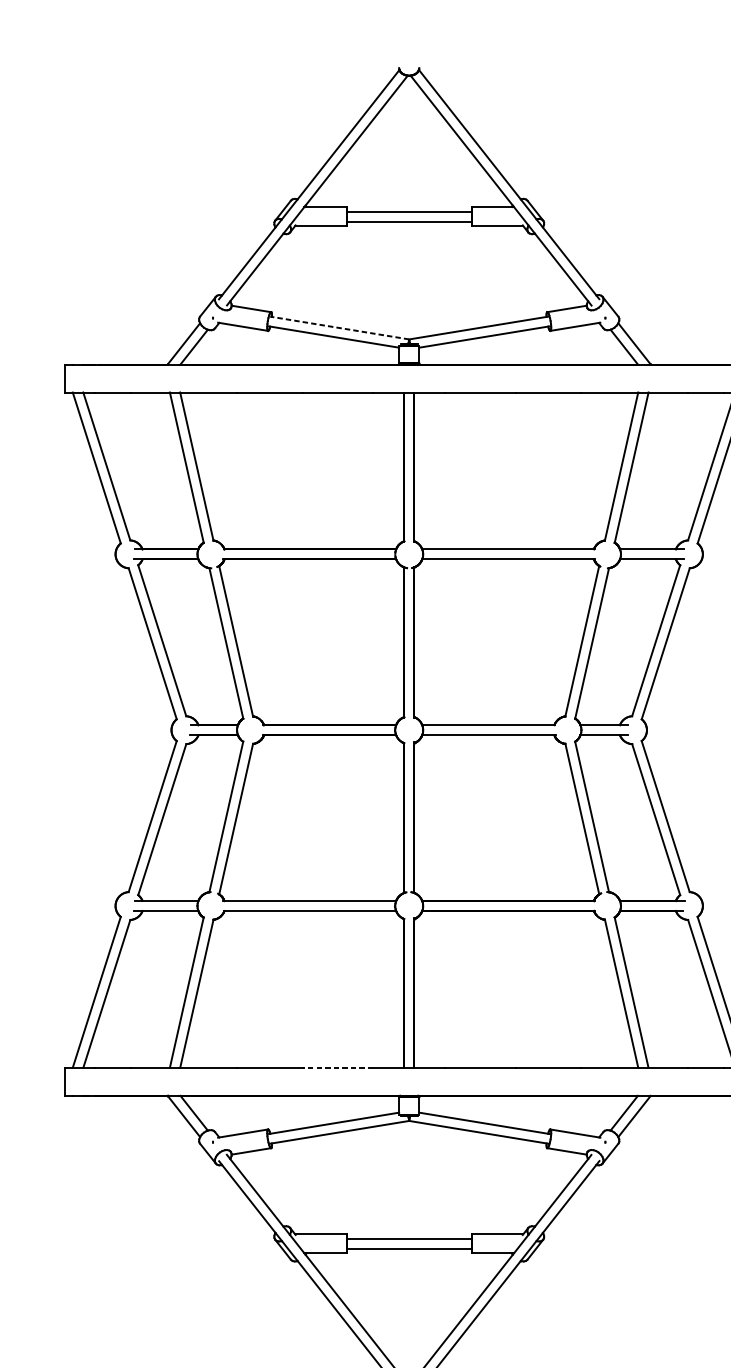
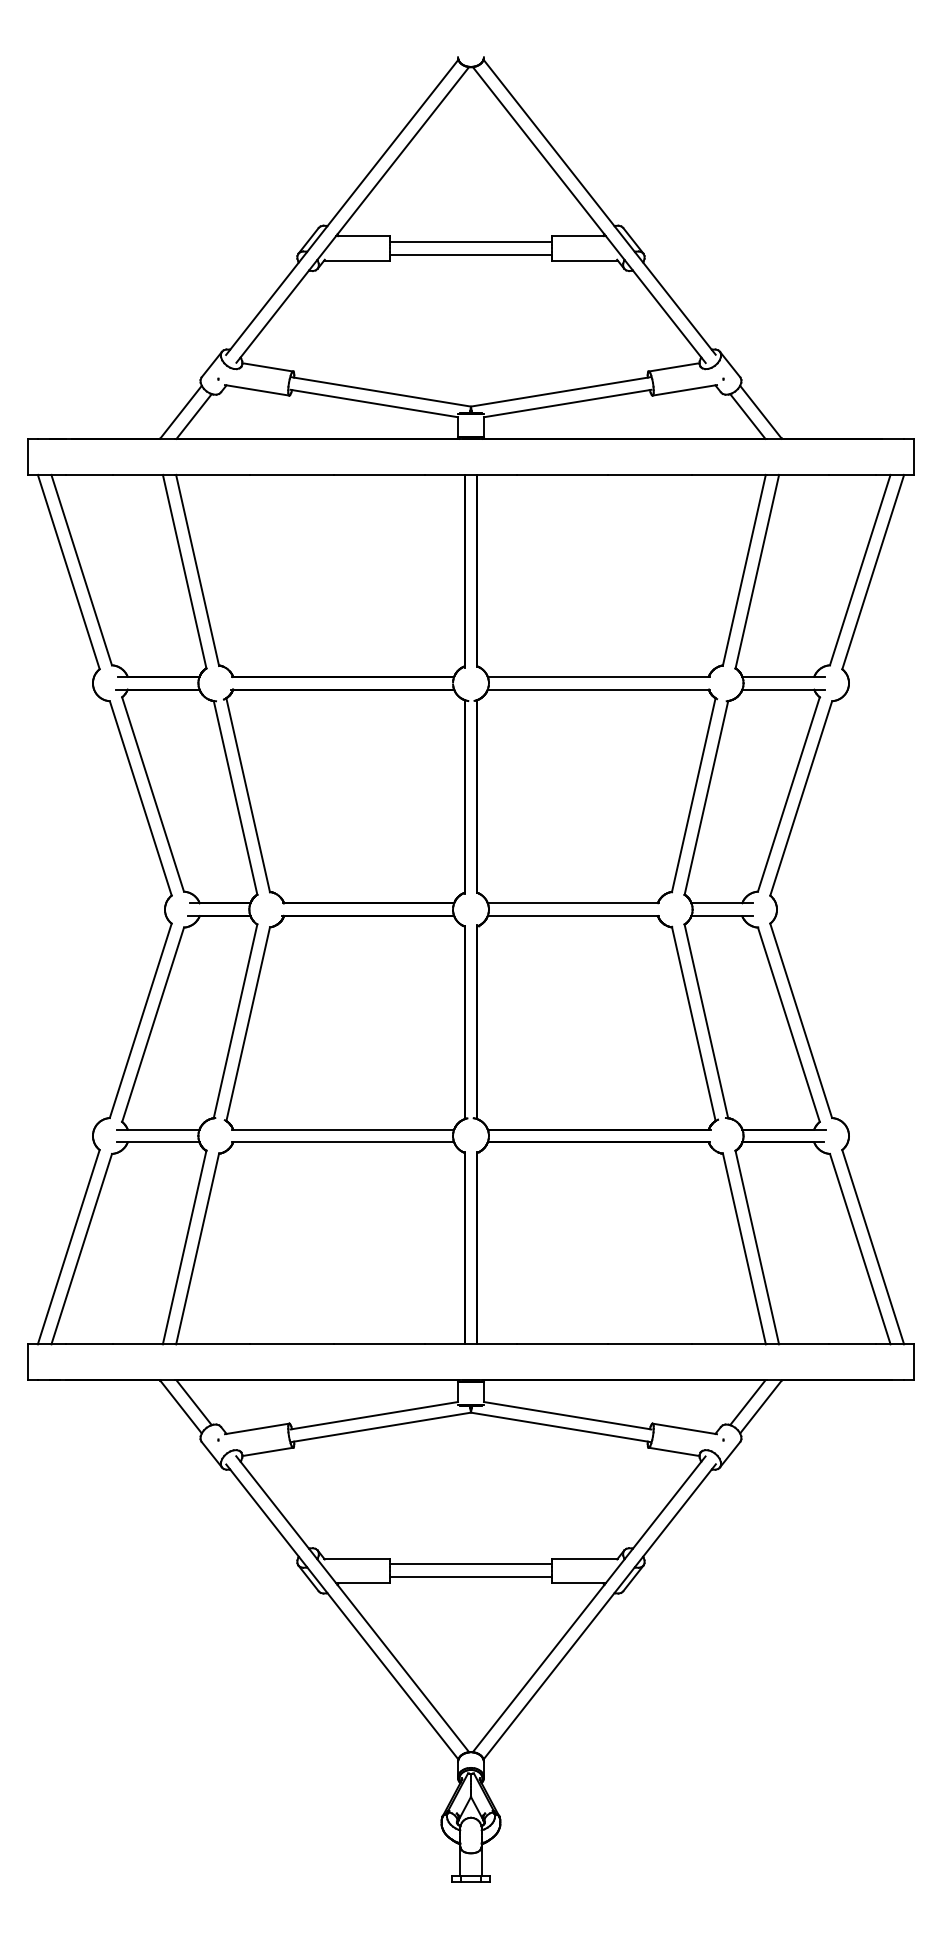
line: (339, 327) -> (381, 391), dashed -> solid
line: (337, 1067) -> (378, 1344), dashed -> solid

